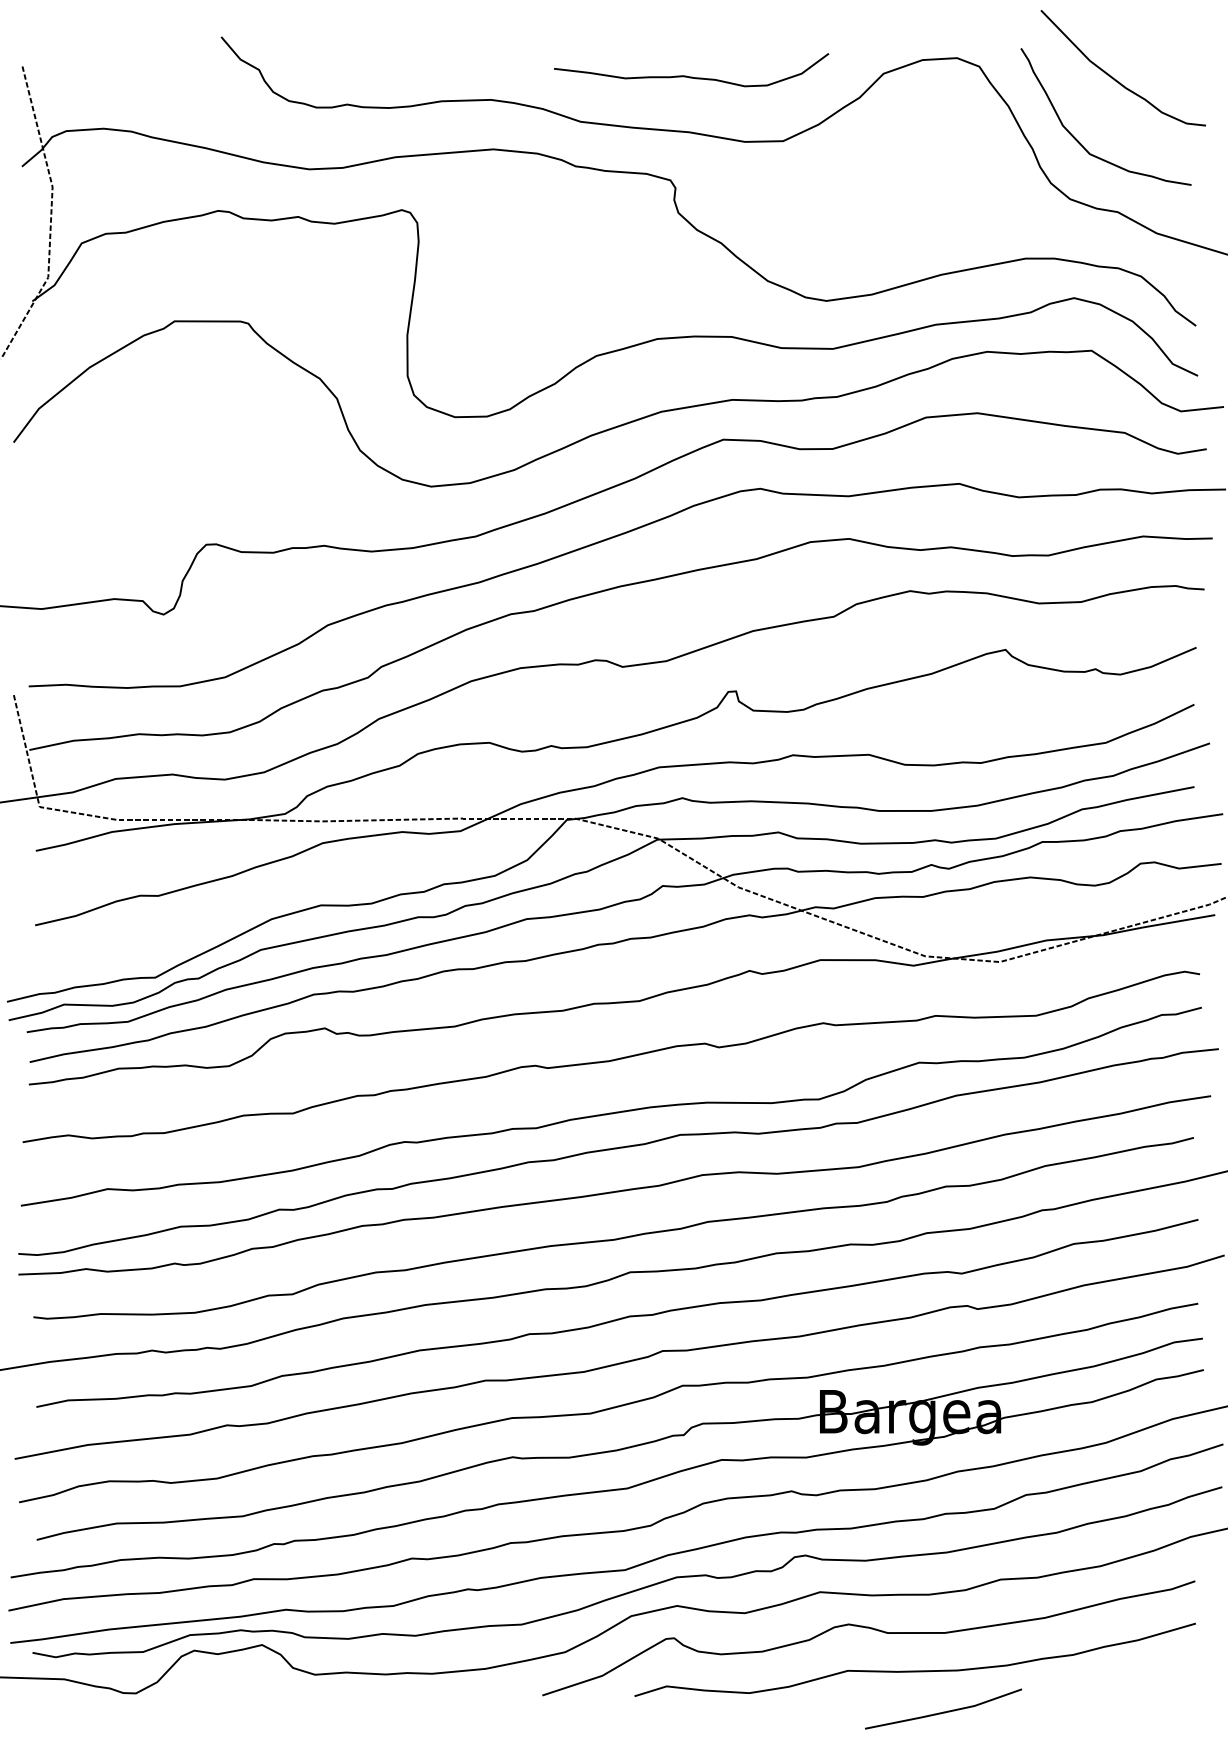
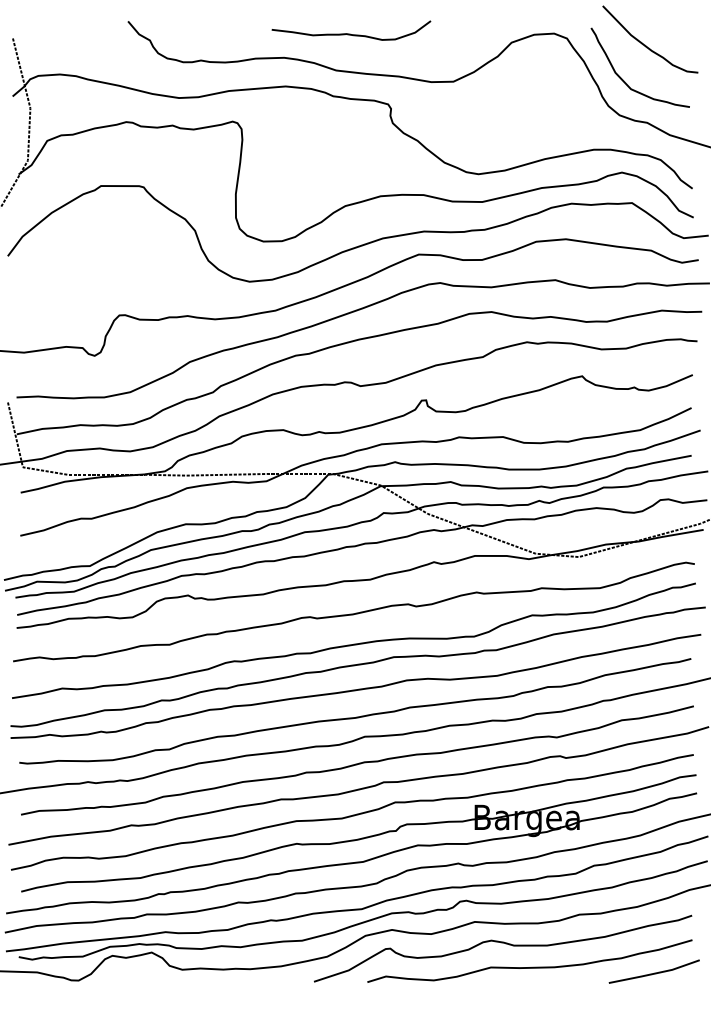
curve: (689, 75) -> (350, 33), moved
line: (943, 1710) -> (654, 972), moved

